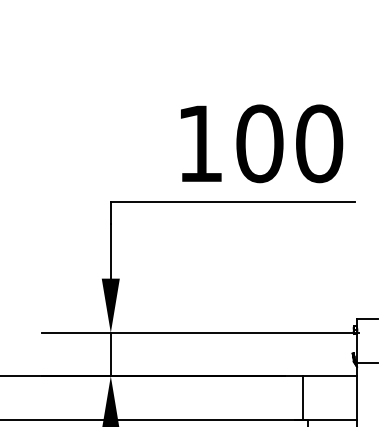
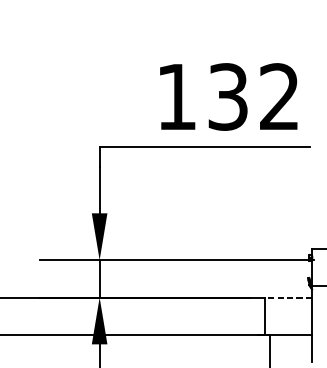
text: (289, 143) -> (253, 96), 100 -> 132
line: (329, 376) -> (288, 297), solid -> dashed

